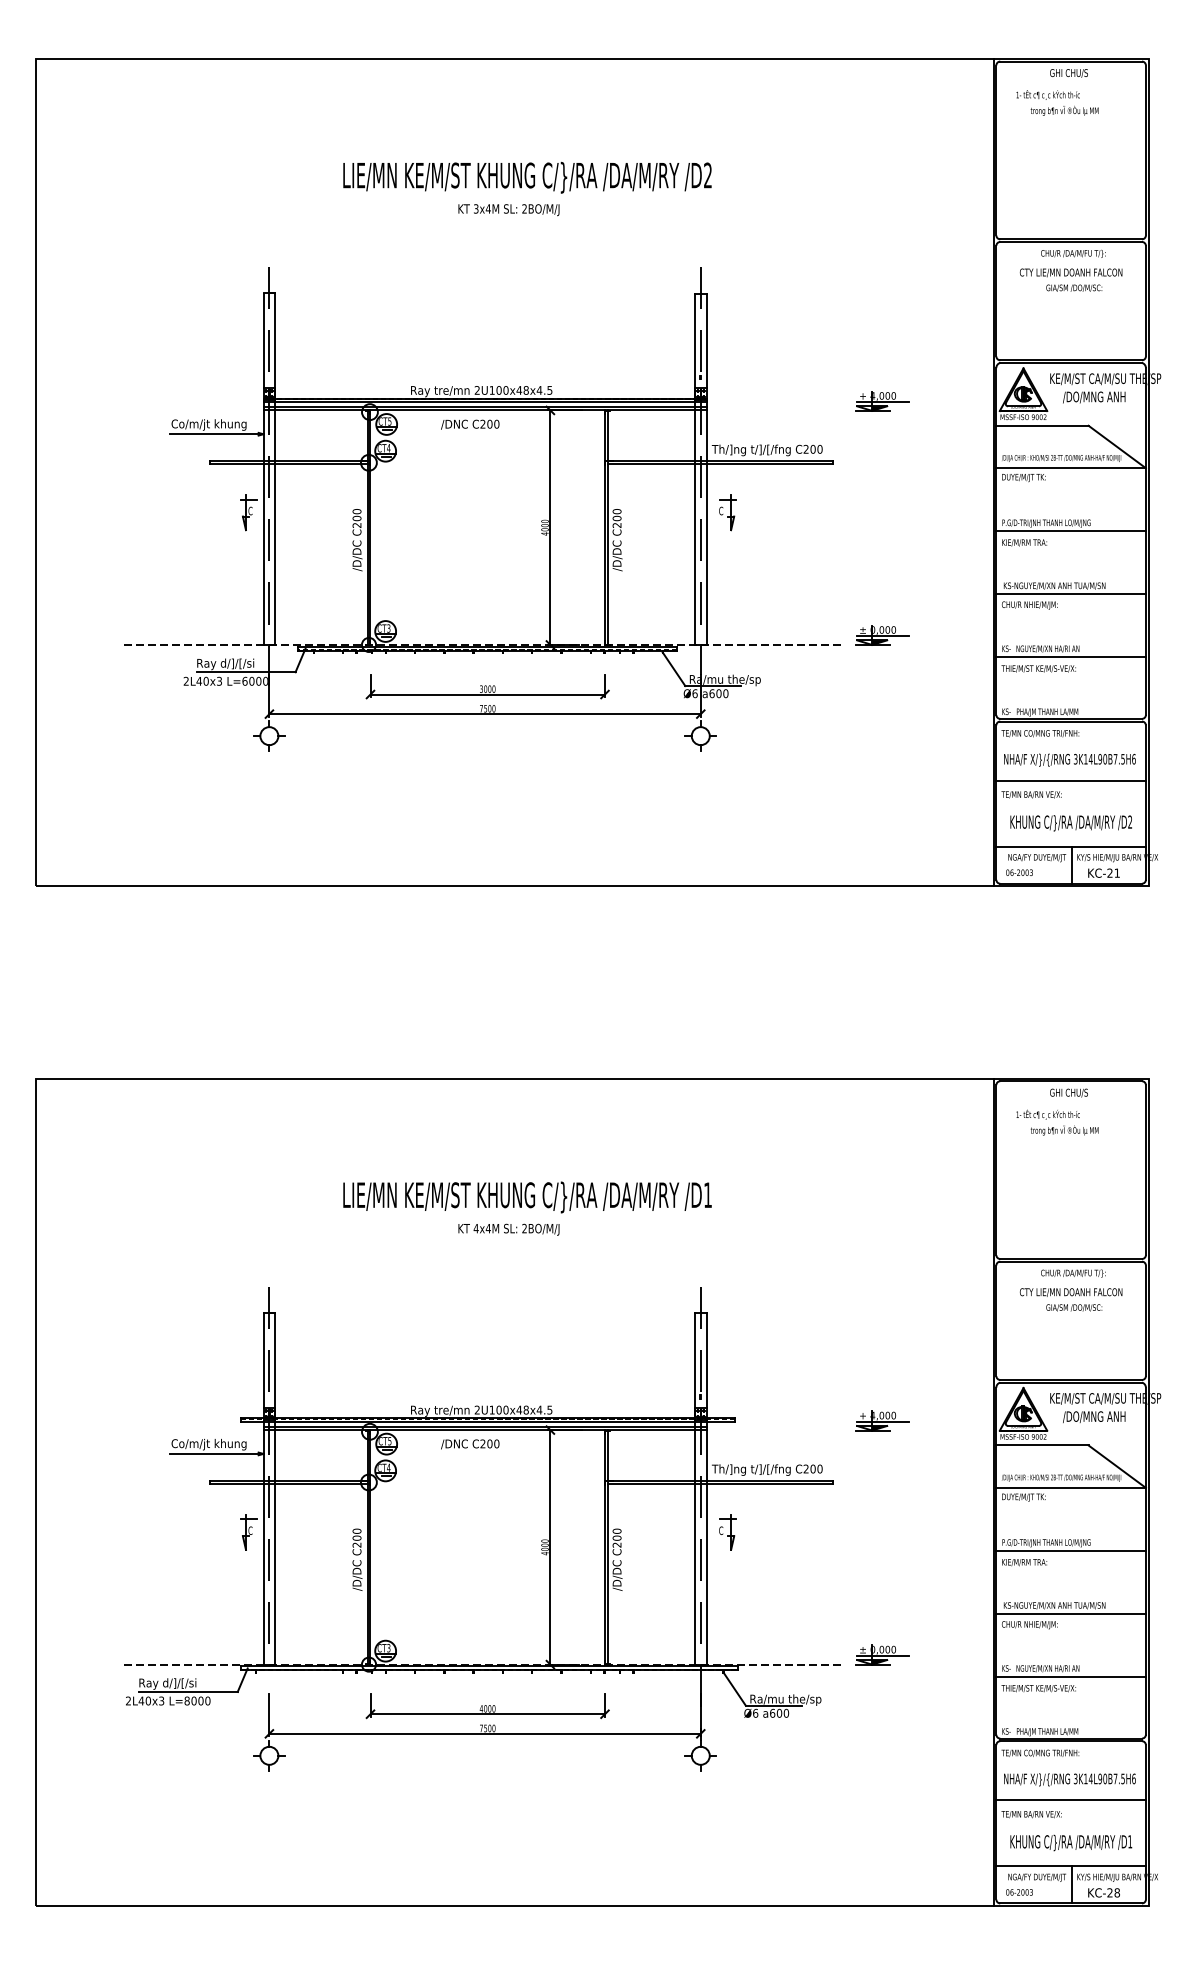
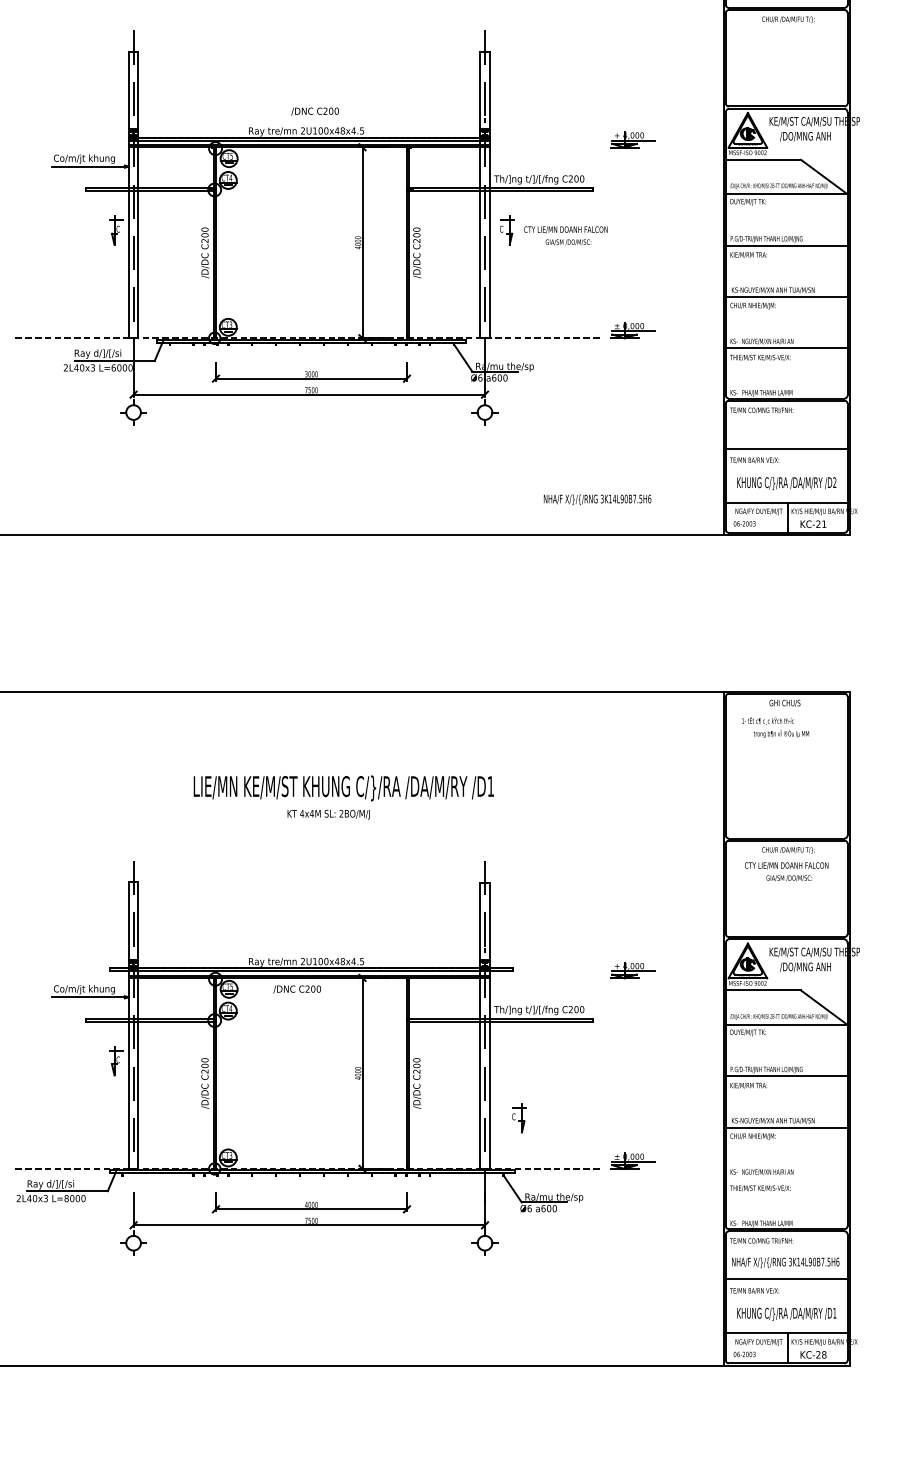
text: (1070, 279) -> (565, 235), moved
text: (470, 424) -> (315, 111), moved
text: (1069, 759) -> (597, 499), moved
part: (727, 1532) -> (518, 1118), moved
line: (1070, 1676) -> (786, 1178), removed

